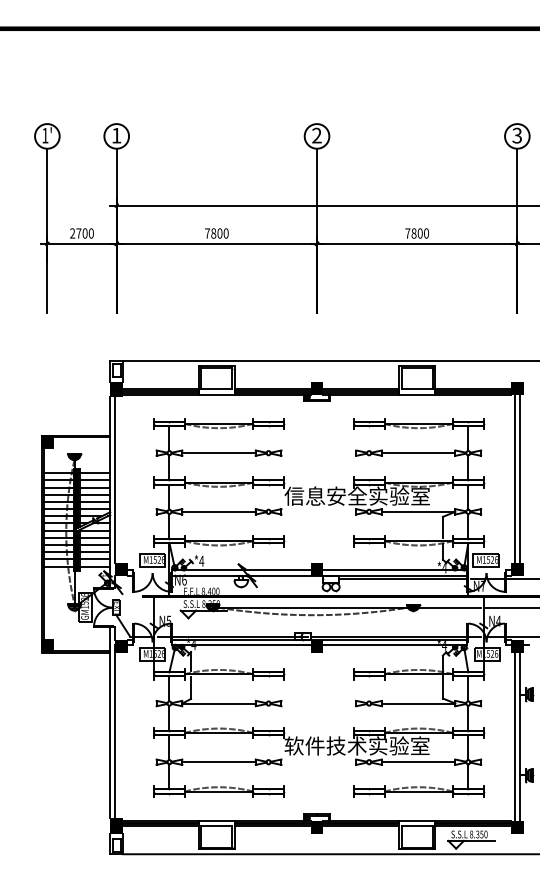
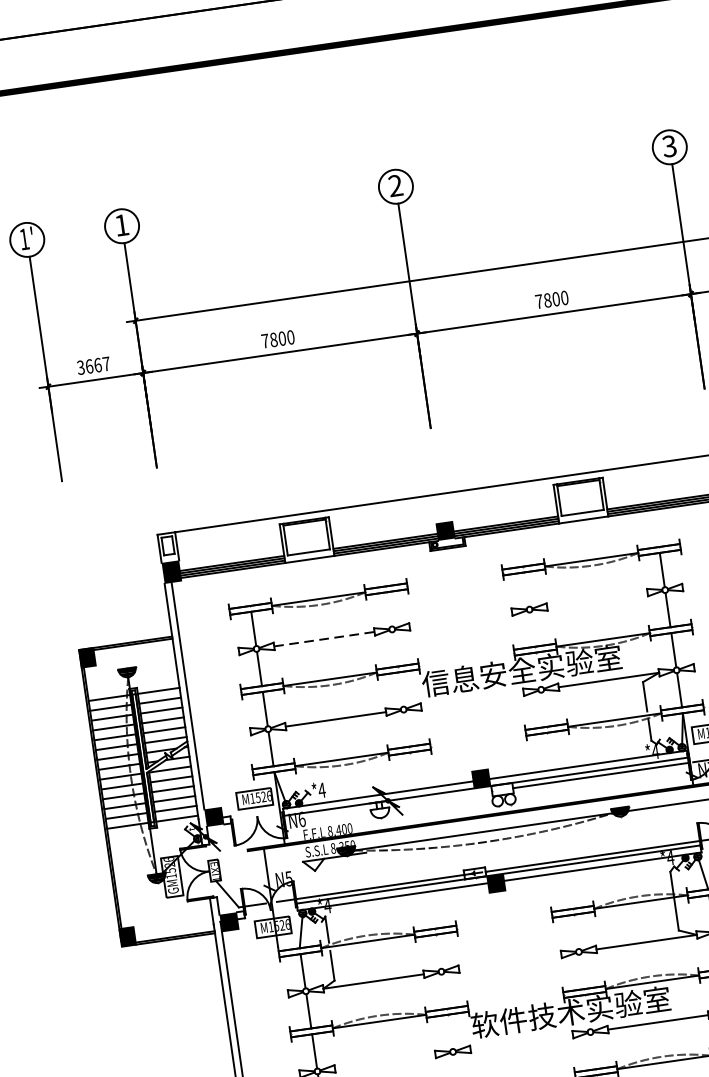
text: (81, 233) -> (93, 365), 2700 -> 3667
line: (219, 453) -> (325, 639), solid -> dashed
line: (418, 453) -> (597, 600), removed
line: (218, 762) -> (384, 1062), removed

